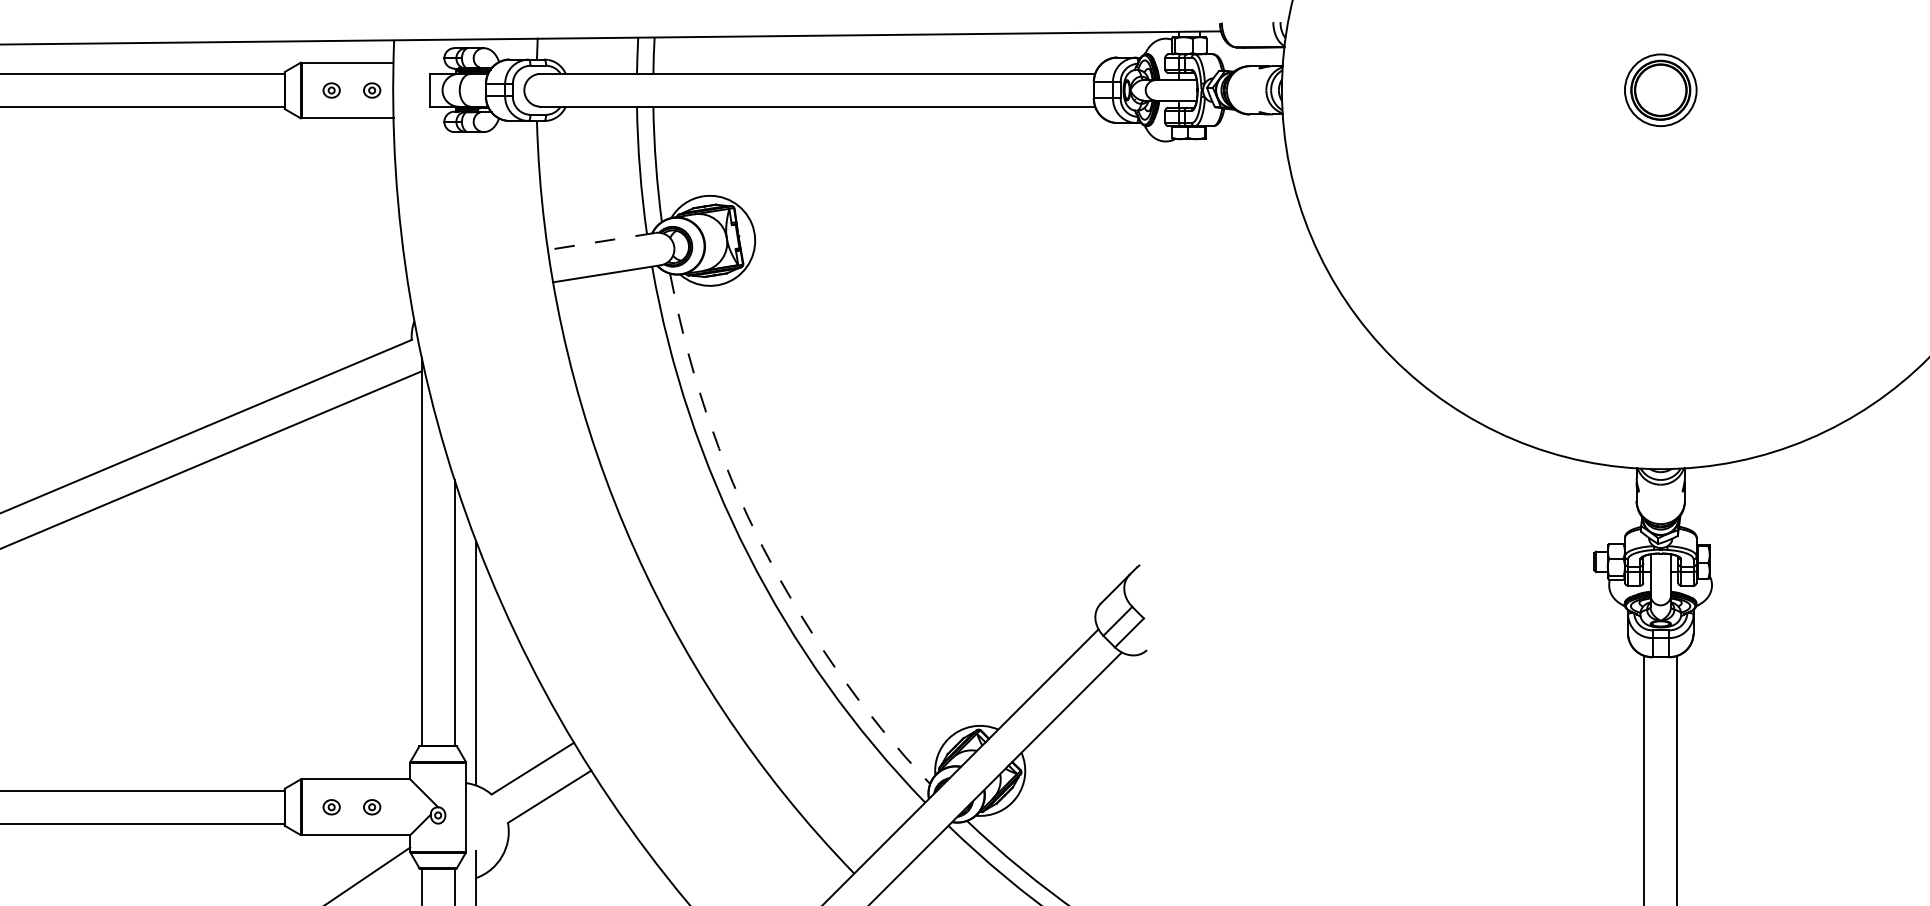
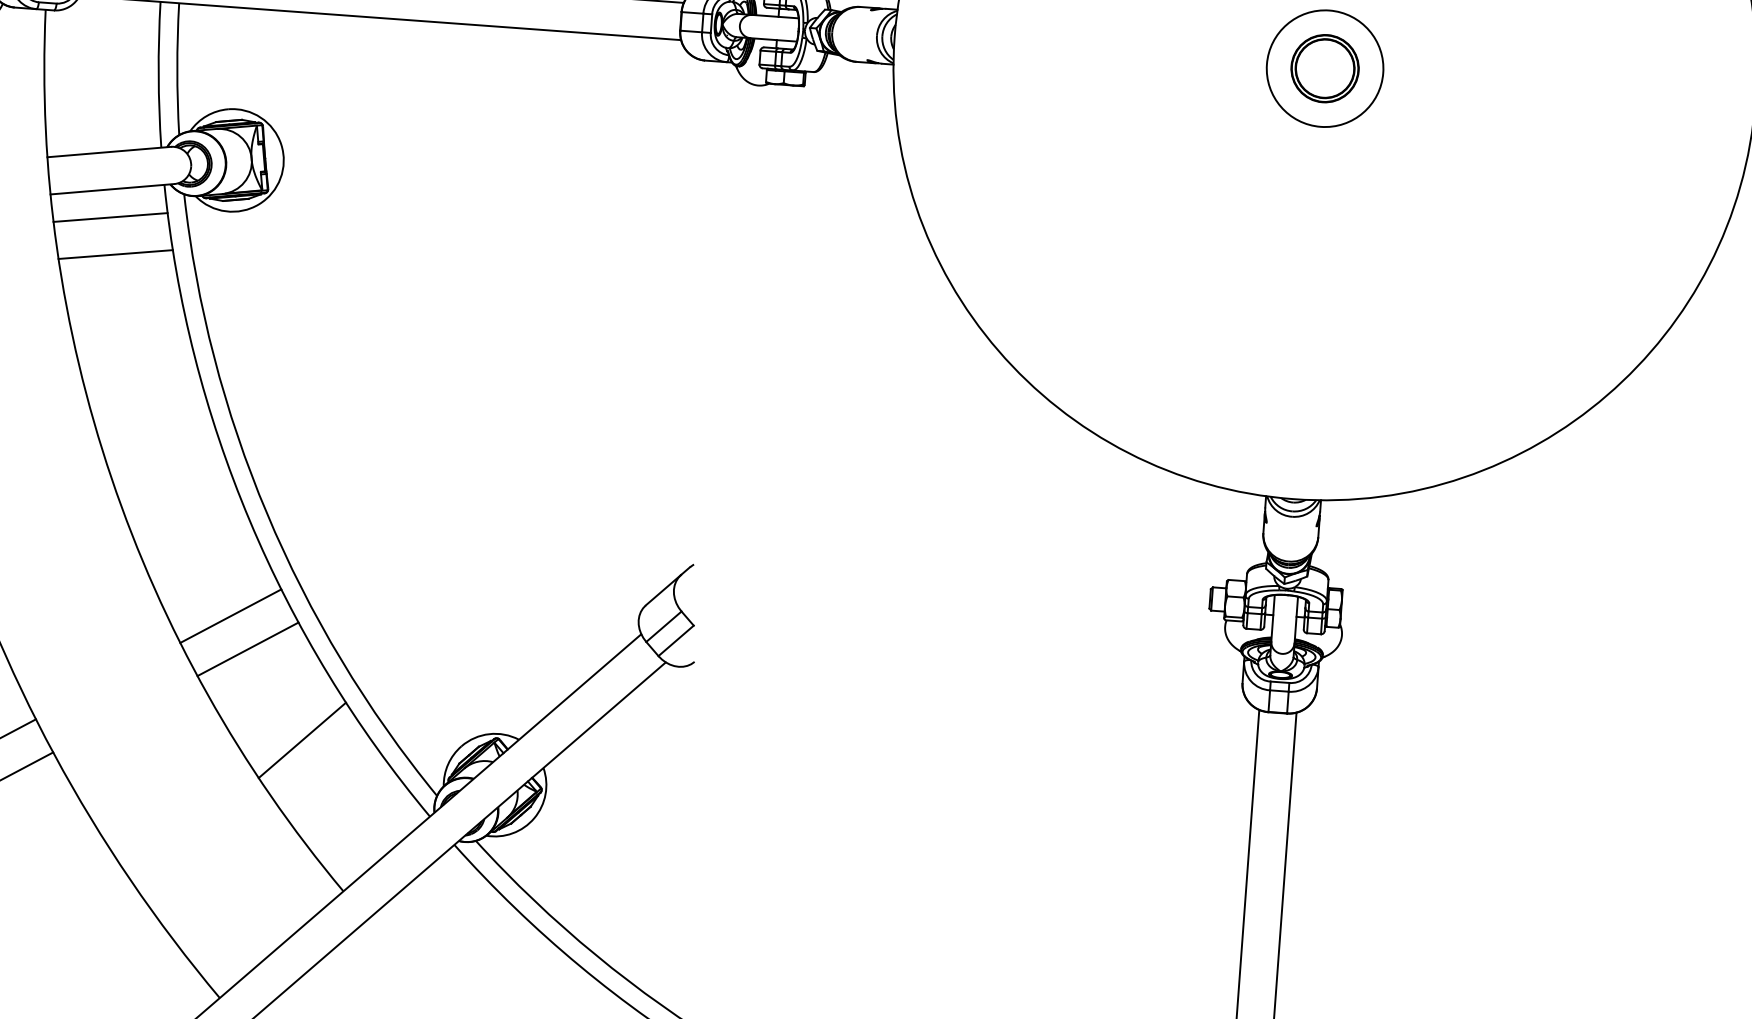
circle: (1660, 90) -> (1324, 68), size x1.43
line: (601, 241) -> (108, 152), dashed -> solid
line: (606, 298) -> (109, 217), added
line: (613, 330) -> (115, 254), added
arc: (763, 547) -> (267, 513), dashed -> solid
line: (737, 639) -> (230, 615), added
line: (754, 667) -> (247, 648), added
line: (808, 743) -> (302, 739), added

